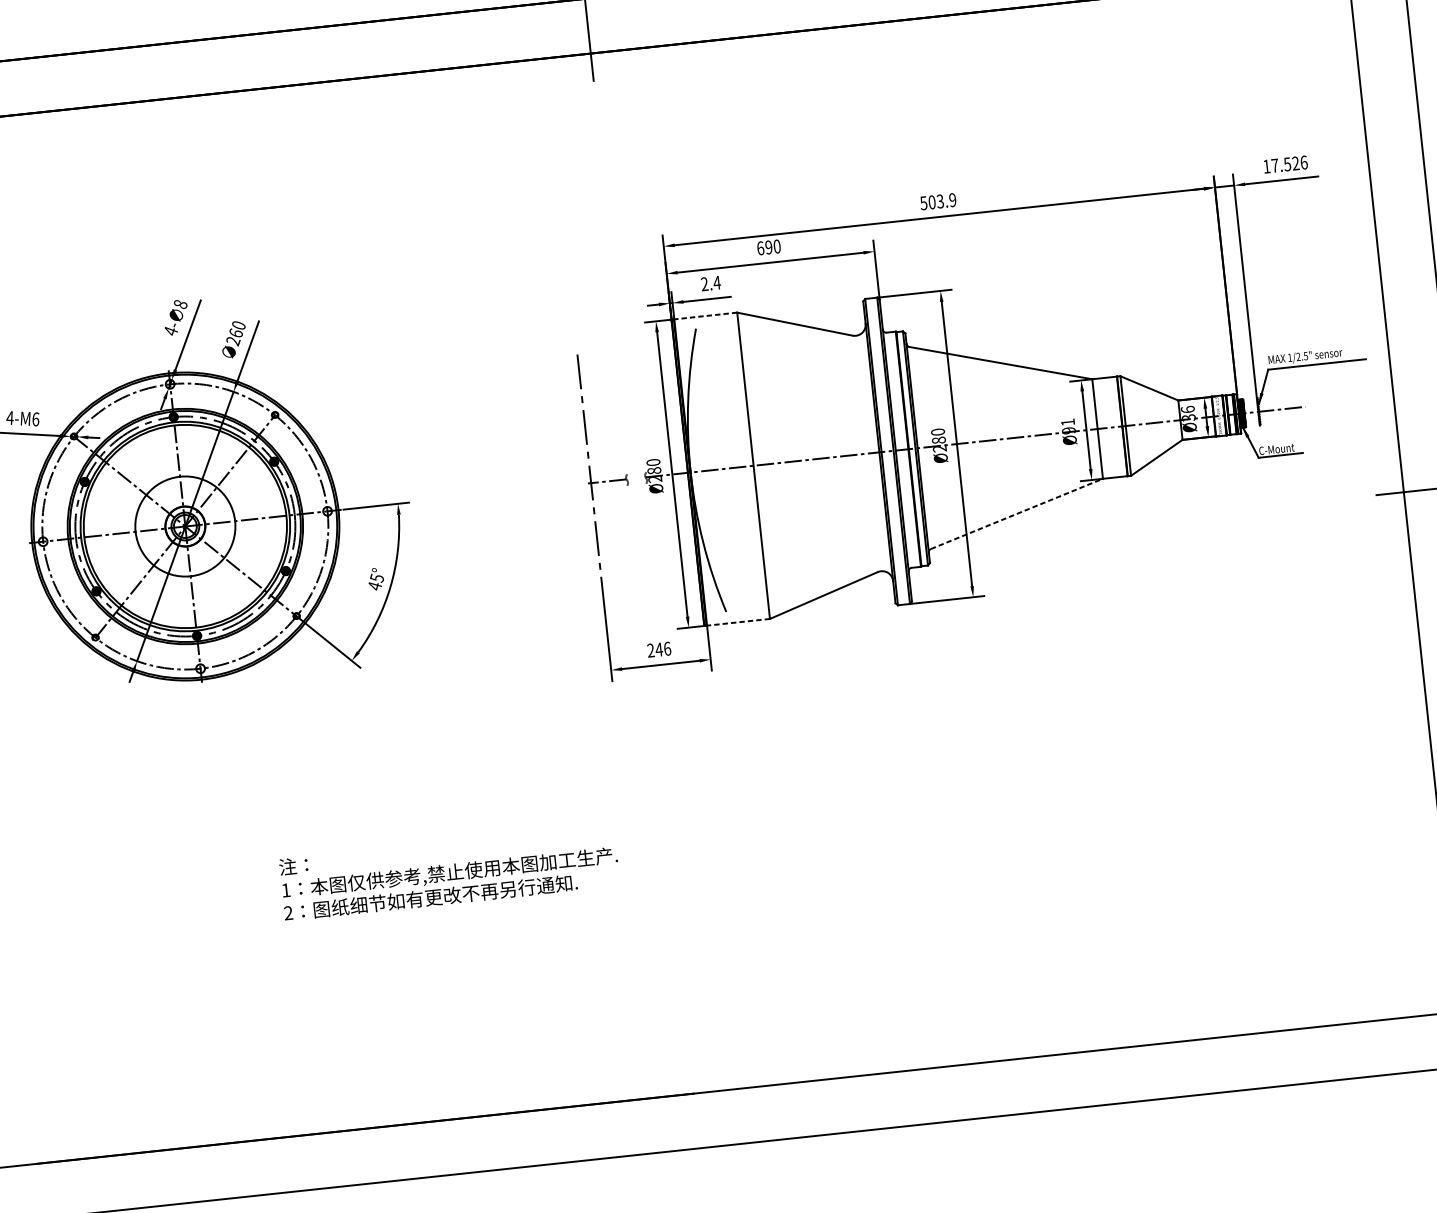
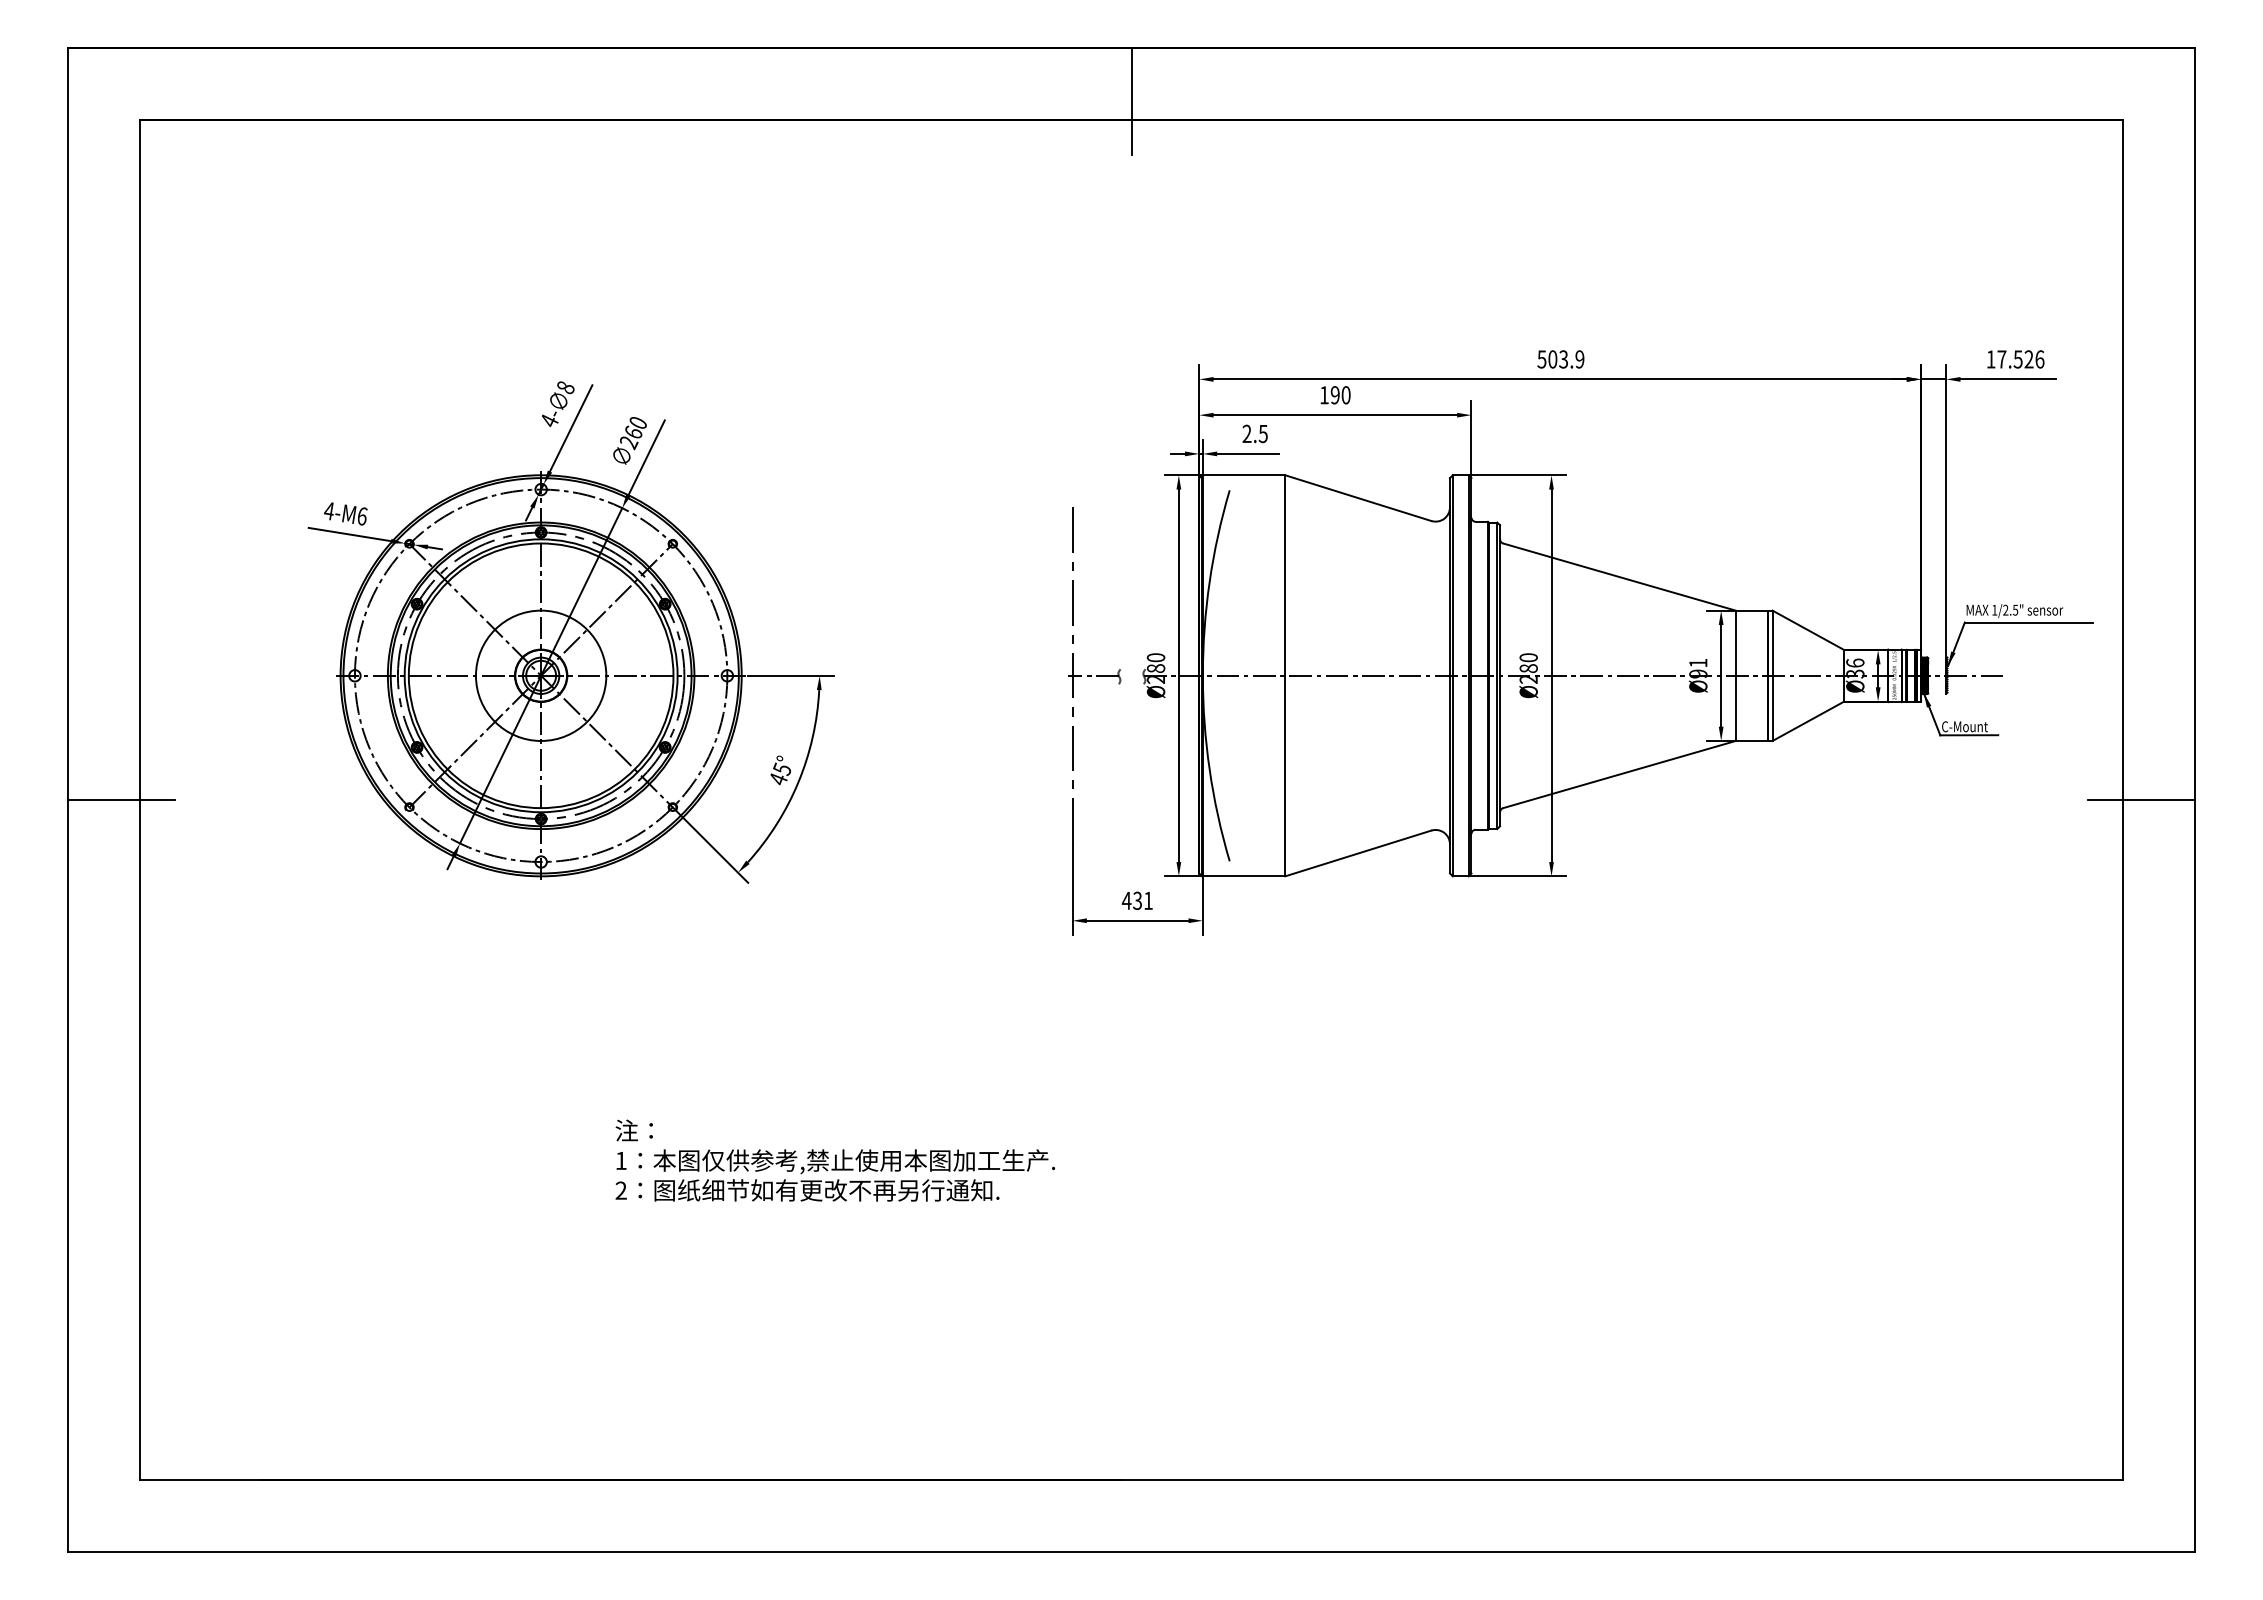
text: (760, 248) -> (1324, 395), 690 -> 190
text: (717, 283) -> (1263, 434), 2.4 -> 2.5
line: (705, 316) -> (1243, 475), dashed -> solid
line: (1016, 513) -> (1619, 774), dashed -> solid
line: (738, 622) -> (1243, 876), dashed -> solid
text: (659, 649) -> (1137, 900), 246 -> 431

